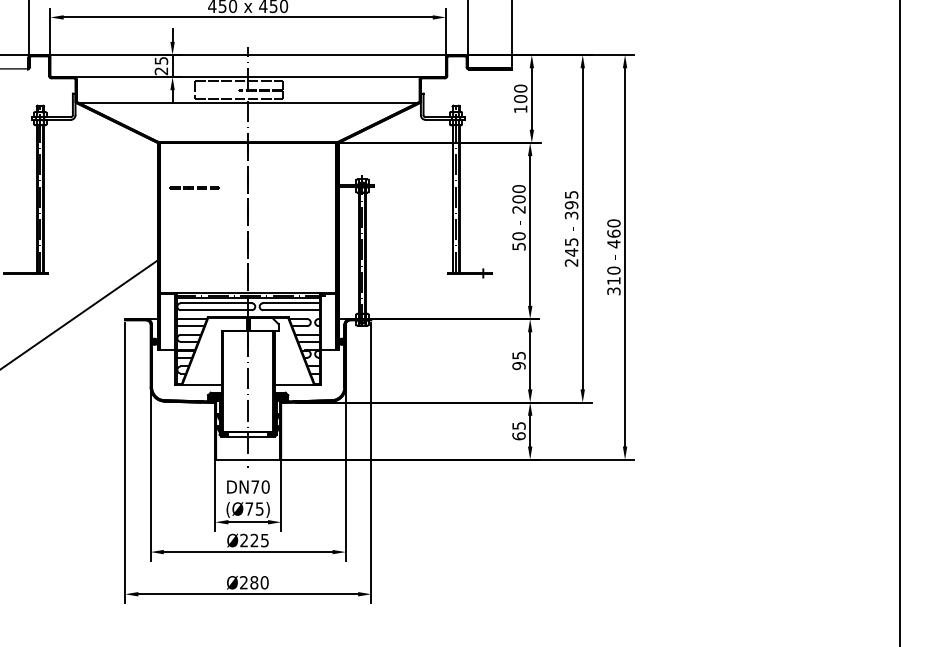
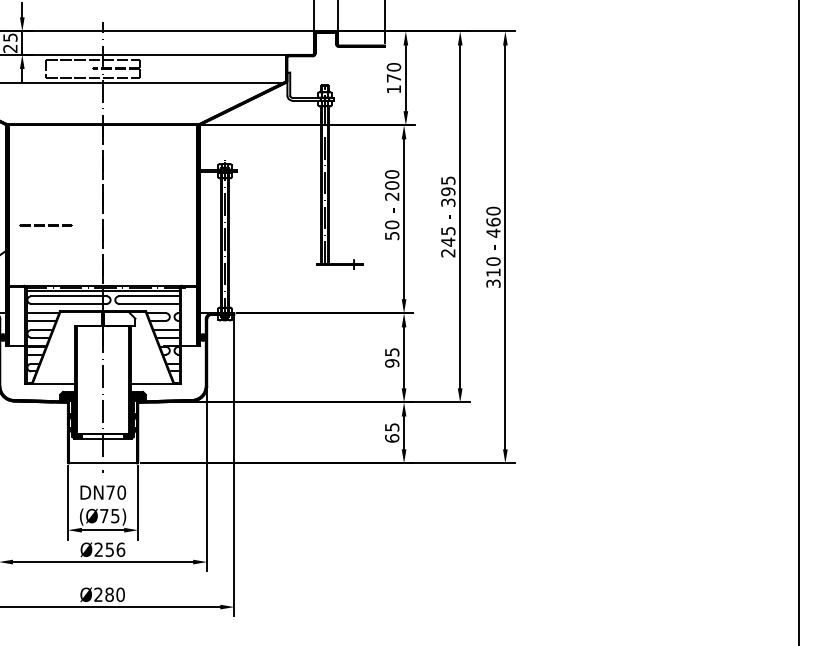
text: (520, 98) -> (393, 77), 100 -> 170
line: (193, 187) -> (44, 225), moved
text: (259, 540) -> (115, 549), Ø225 -> Ø256

